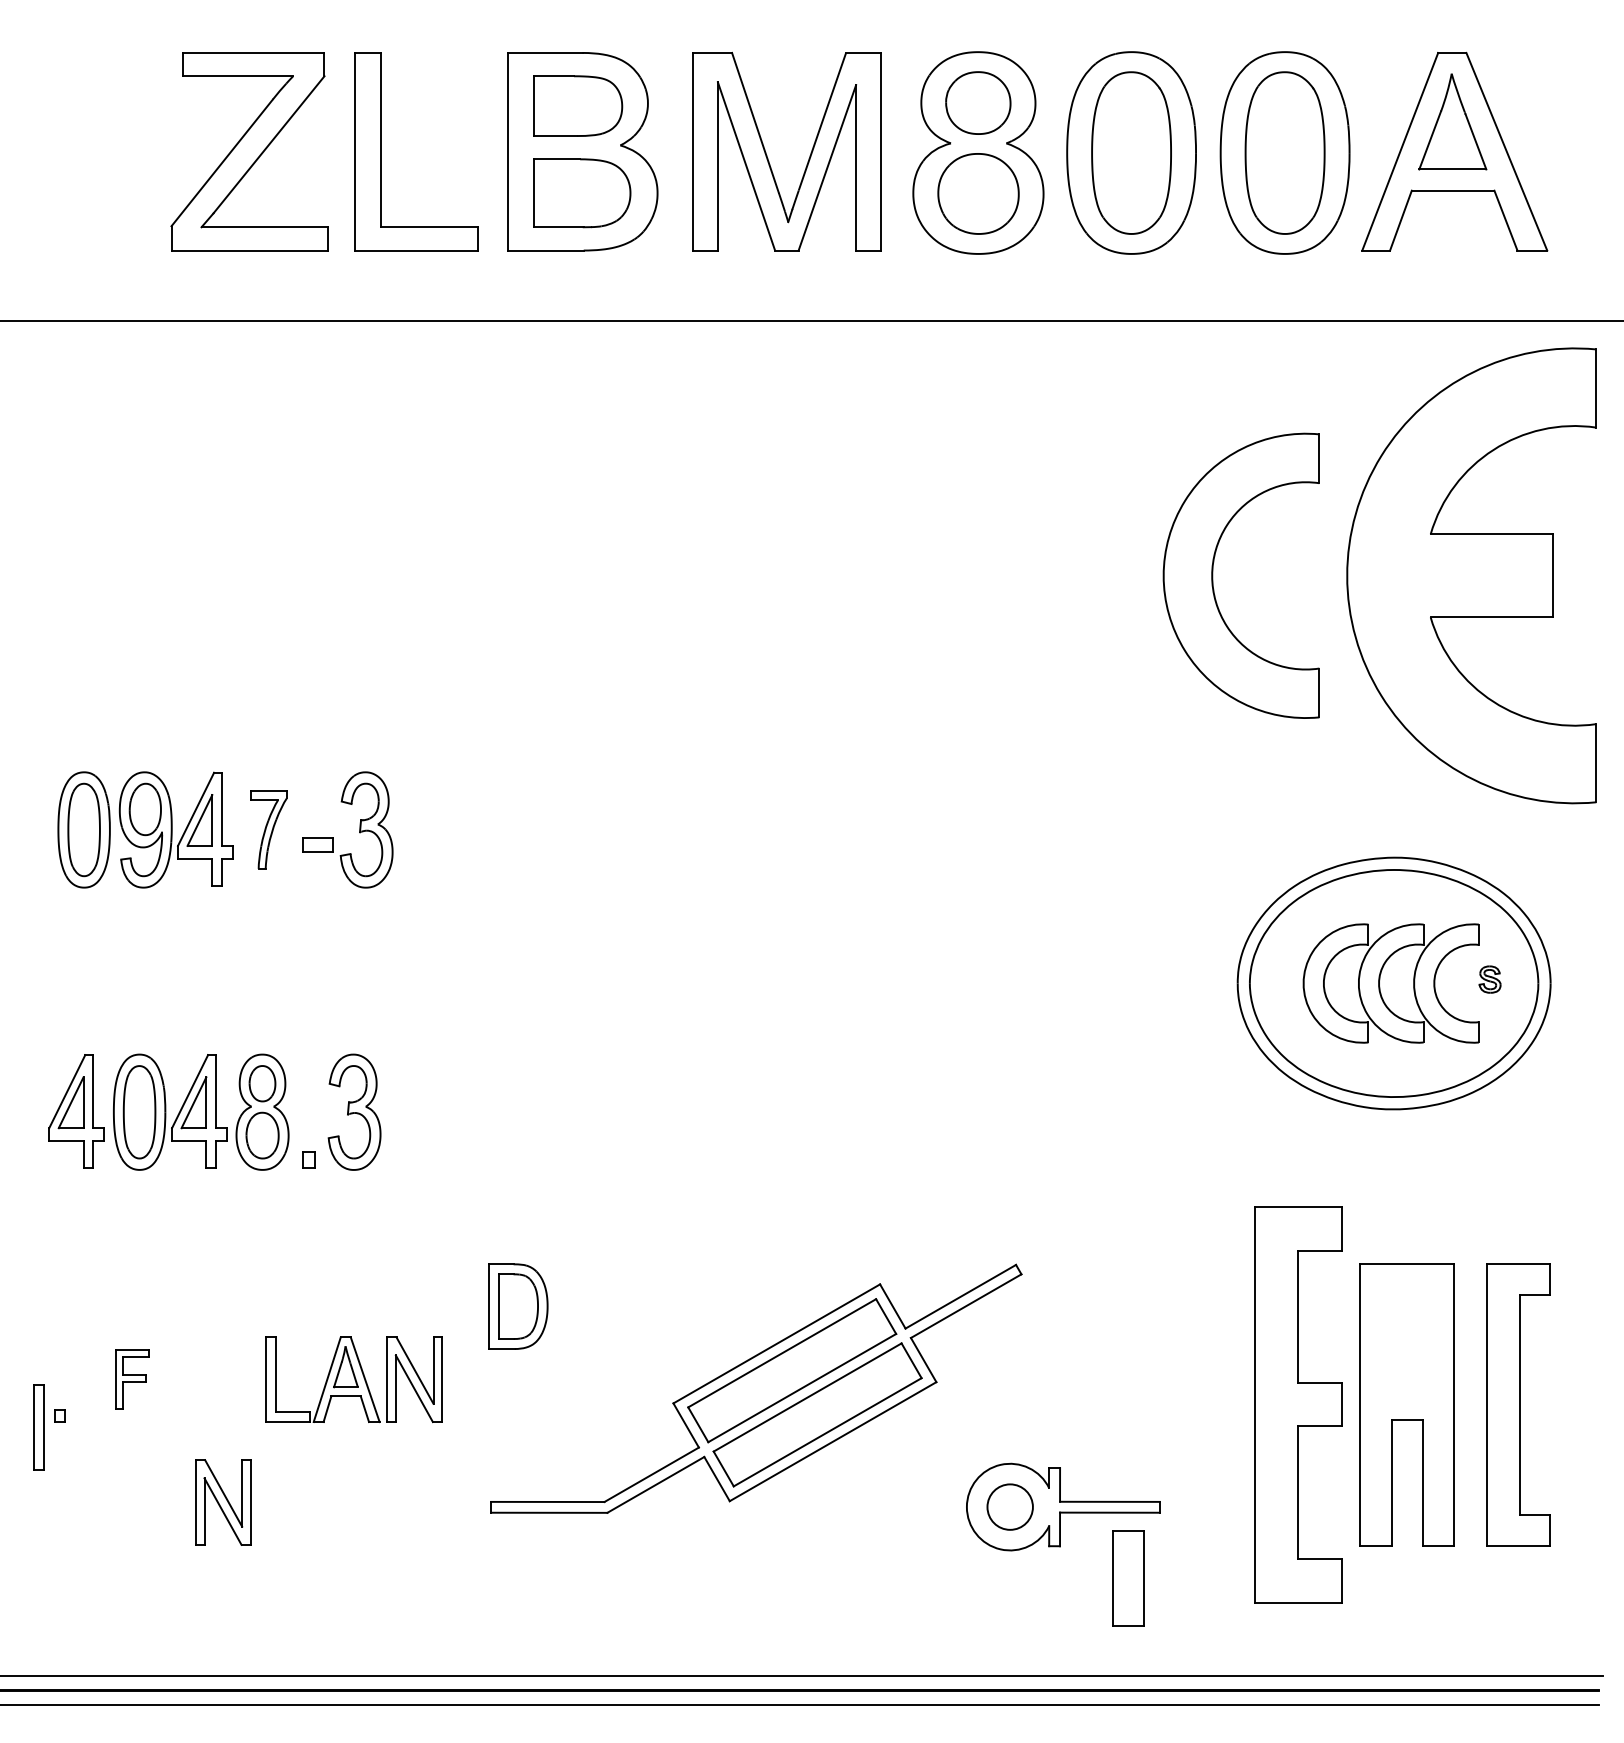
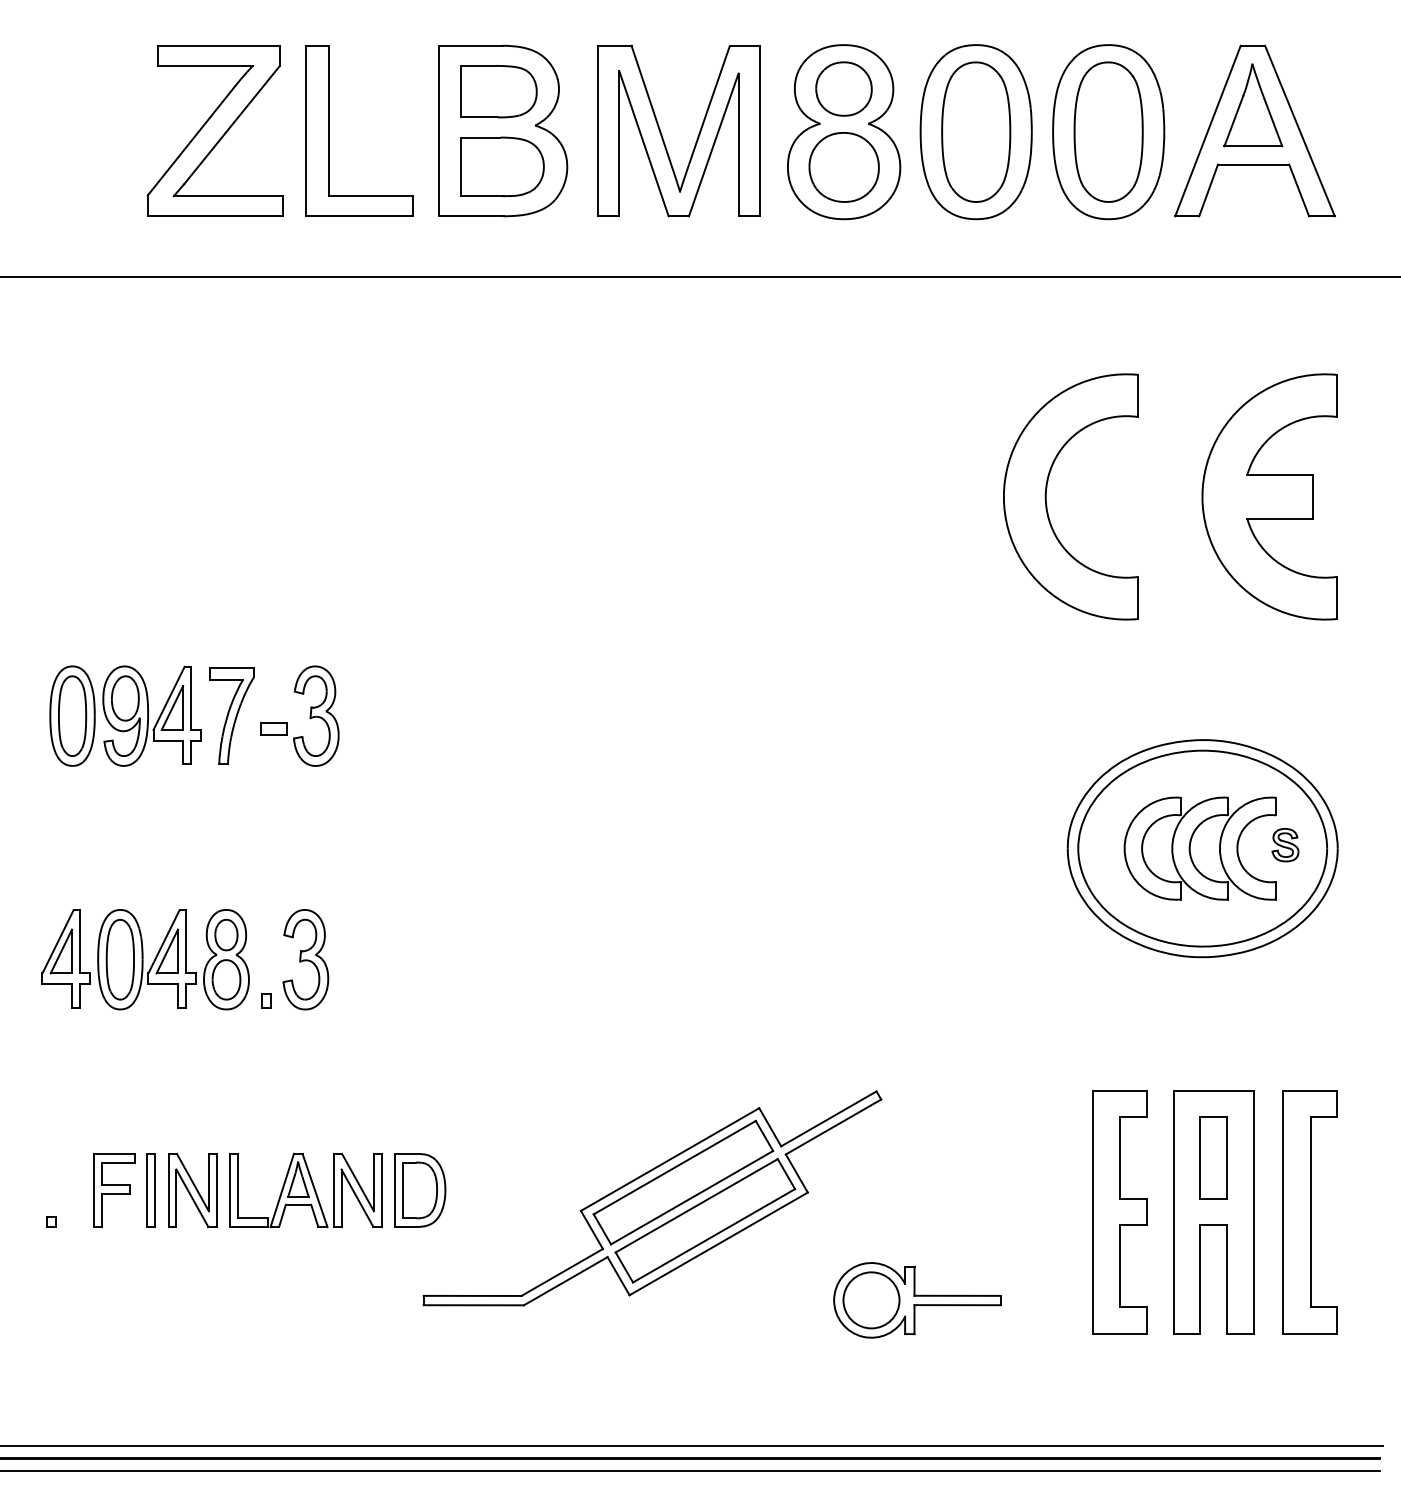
part: (1471, 575) -> (1269, 496), size x0.62
part: (268, 829) -> (231, 715), size x1.43
part: (1490, 979) -> (1285, 845), size x1.43
part: (518, 1306) -> (420, 1190), moved
part: (132, 1379) -> (114, 1190), size x1.43
part: (1297, 1405) -> (1119, 1212), size x0.71
part: (38, 1427) -> (150, 1190), moved
part: (223, 1501) -> (192, 1189), moved
circle: (1010, 1507) -> (871, 1300), size x1.43
part: (1128, 1577) -> (1213, 1157), moved

